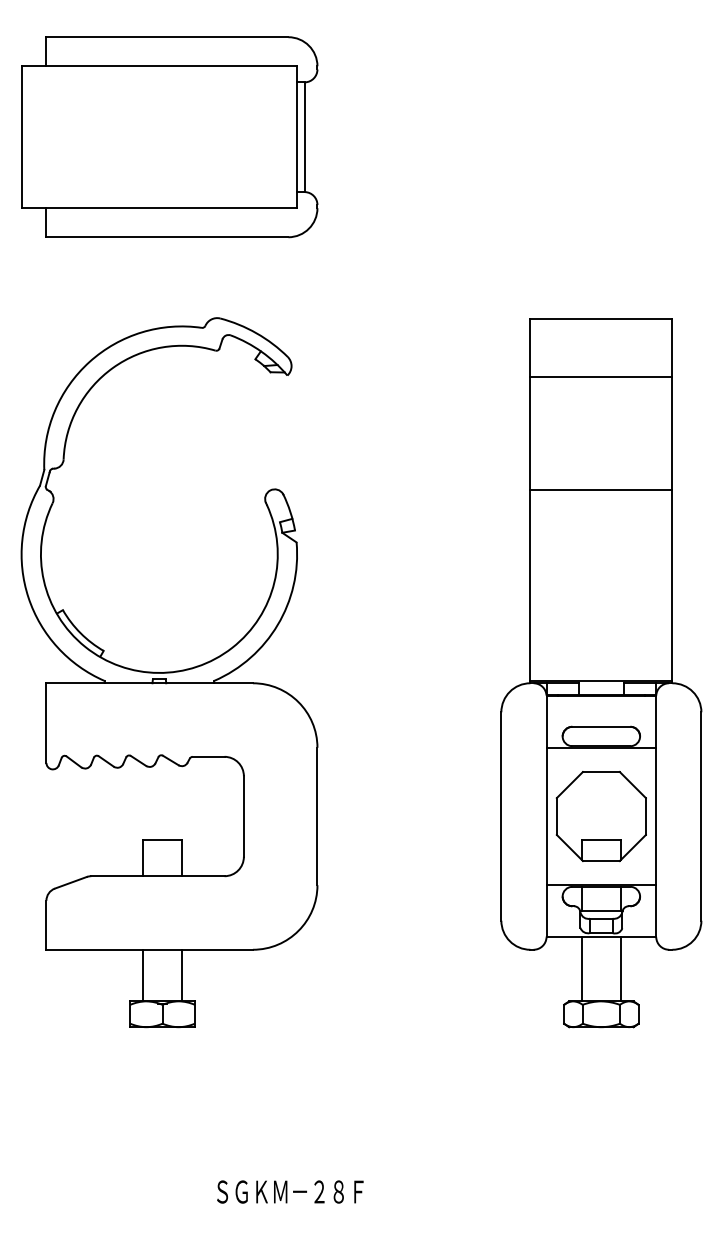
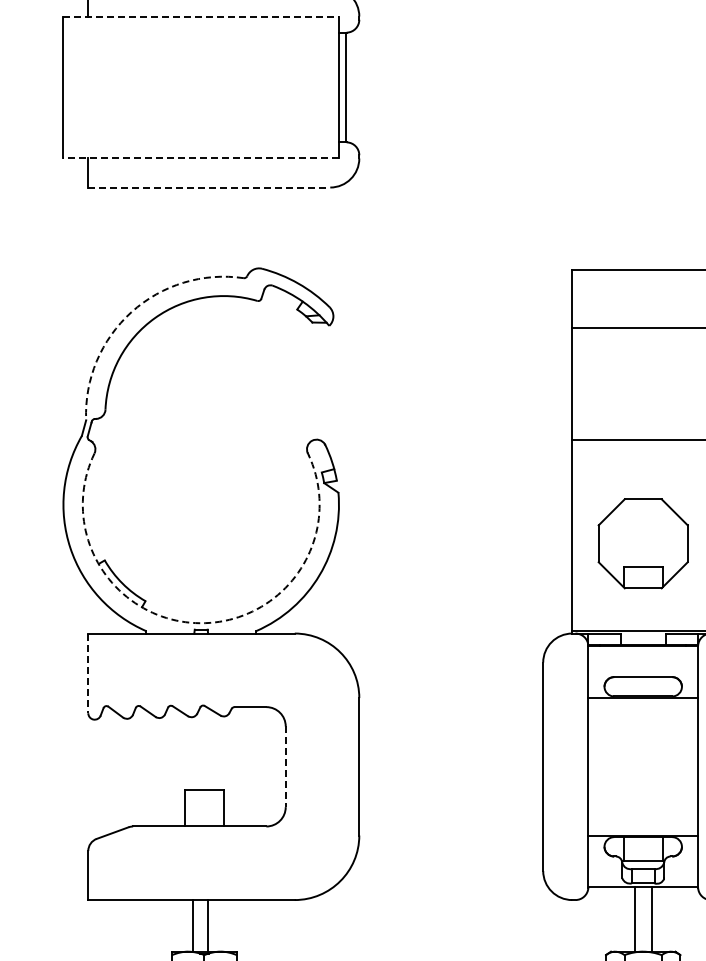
line: (159, 66) -> (201, 16), solid -> dashed
line: (159, 208) -> (201, 158), solid -> dashed
line: (167, 237) -> (209, 187), solid -> dashed
arc: (89, 361) -> (131, 311), solid -> dashed
arc: (158, 672) -> (200, 622), solid -> dashed
line: (46, 723) -> (88, 673), solid -> dashed
part: (600, 816) -> (642, 543), moved
line: (243, 817) -> (285, 767), solid -> dashed
line: (582, 968) -> (652, 918), moved
line: (620, 968) -> (634, 918), moved
line: (143, 975) -> (208, 925), moved
line: (181, 975) -> (192, 925), moved

